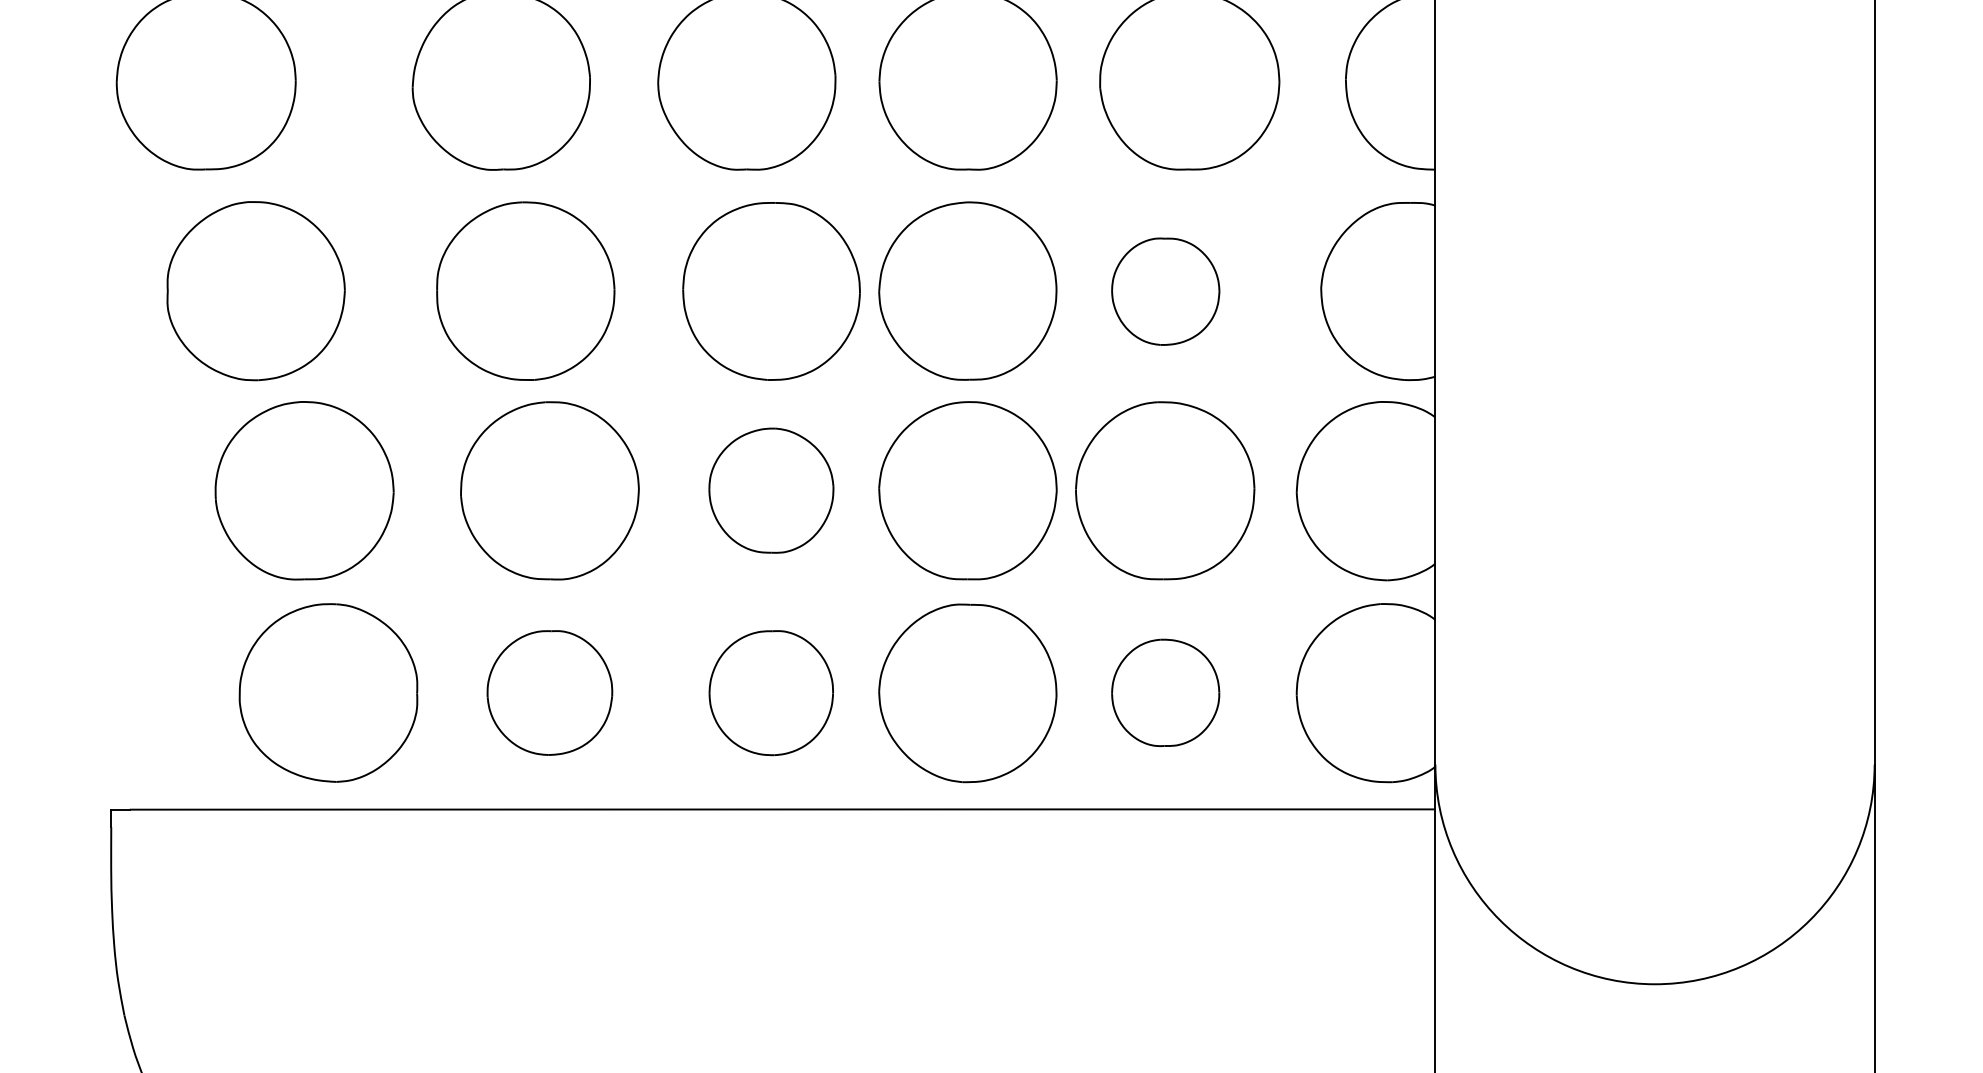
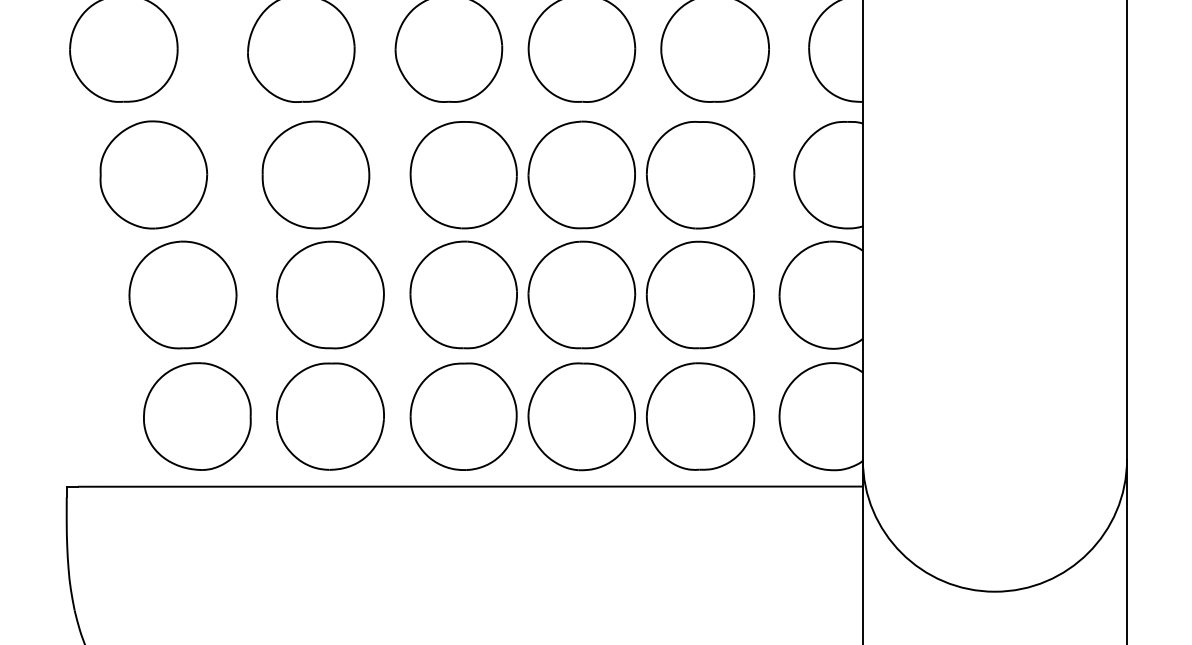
part: (1165, 292) -> (700, 175), size x1.67
part: (771, 489) -> (463, 294), size x1.43
part: (549, 692) -> (330, 416), size x1.43
part: (771, 692) -> (463, 416), size x1.43
part: (1165, 692) -> (700, 416), size x1.67

